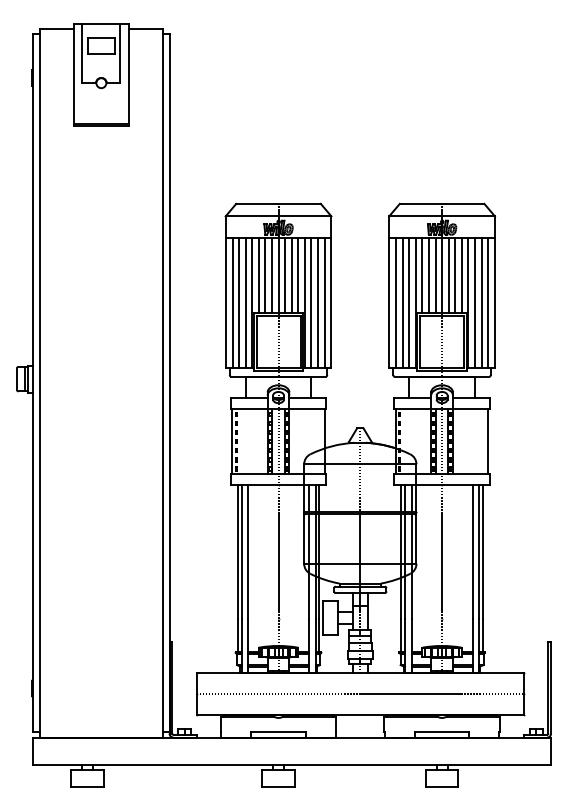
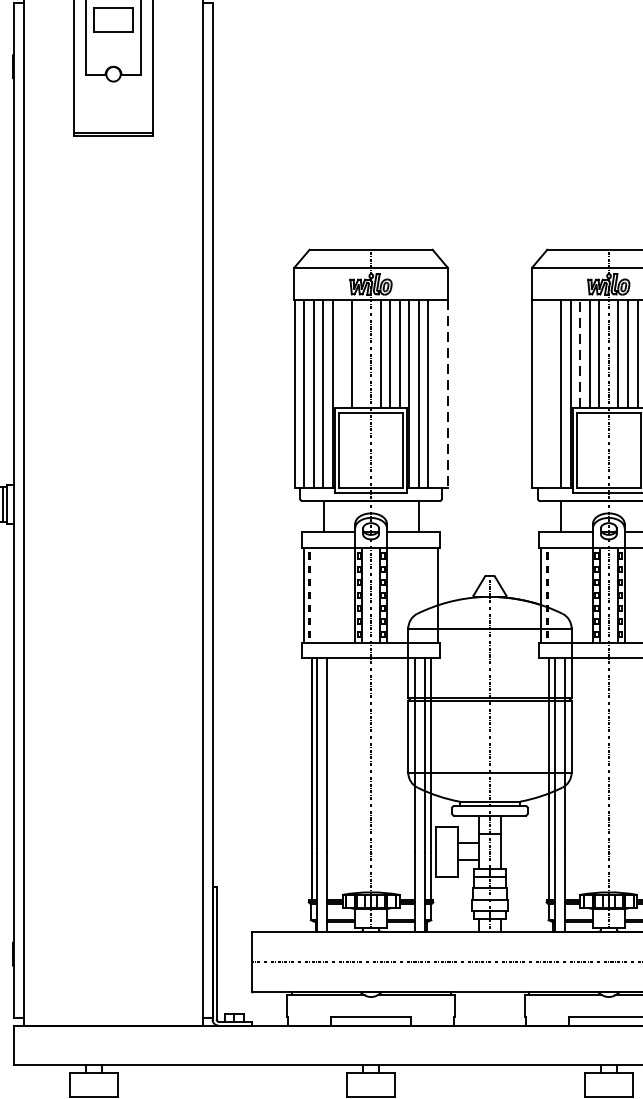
line: (258, 275) -> (341, 353), removed
line: (271, 275) -> (360, 353), removed
line: (422, 275) -> (580, 353), solid -> dashed
line: (324, 303) -> (437, 394), removed
line: (331, 303) -> (448, 394), solid -> dashed
line: (396, 303) -> (542, 394), removed
line: (402, 303) -> (551, 394), removed

